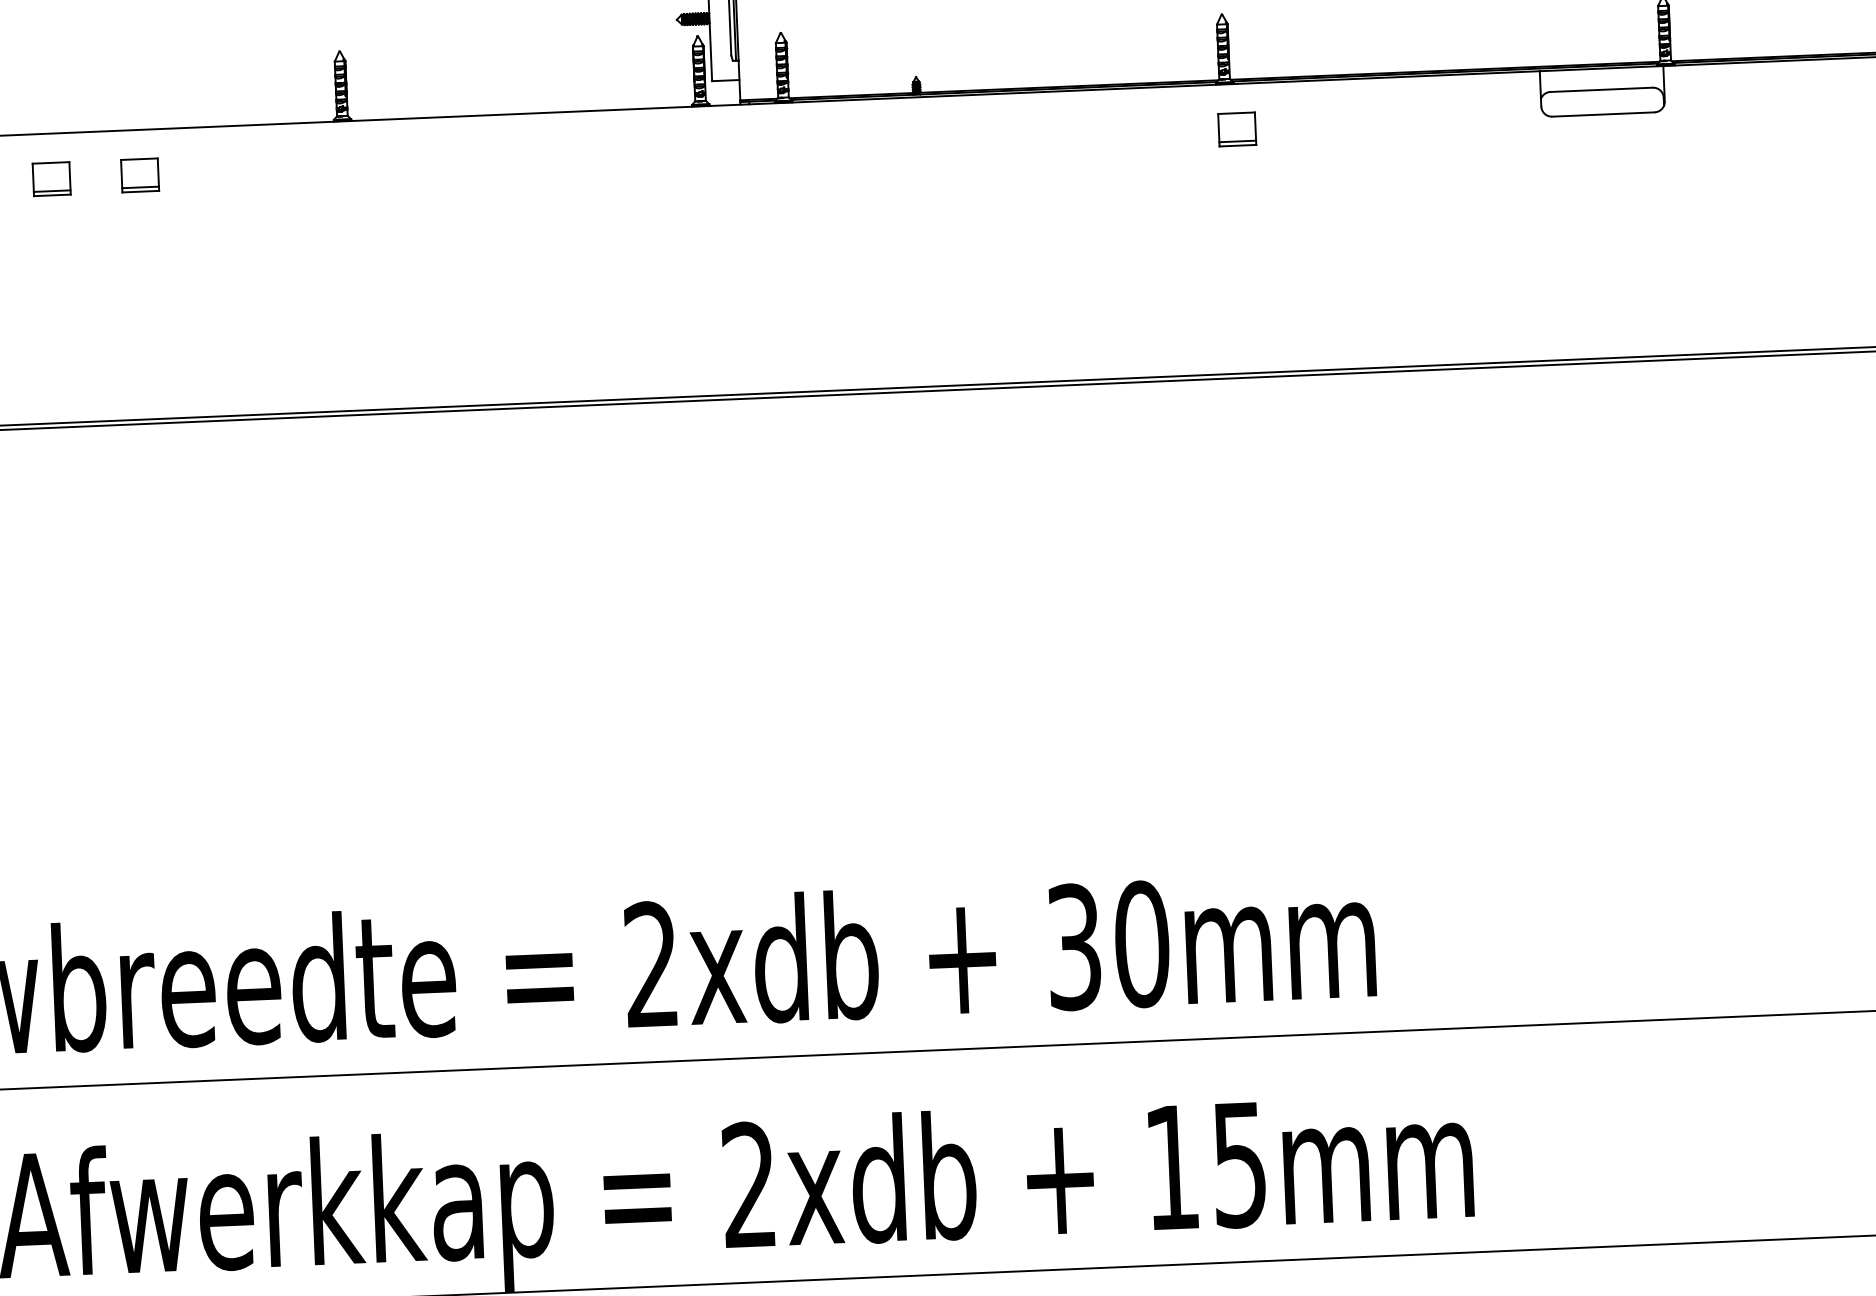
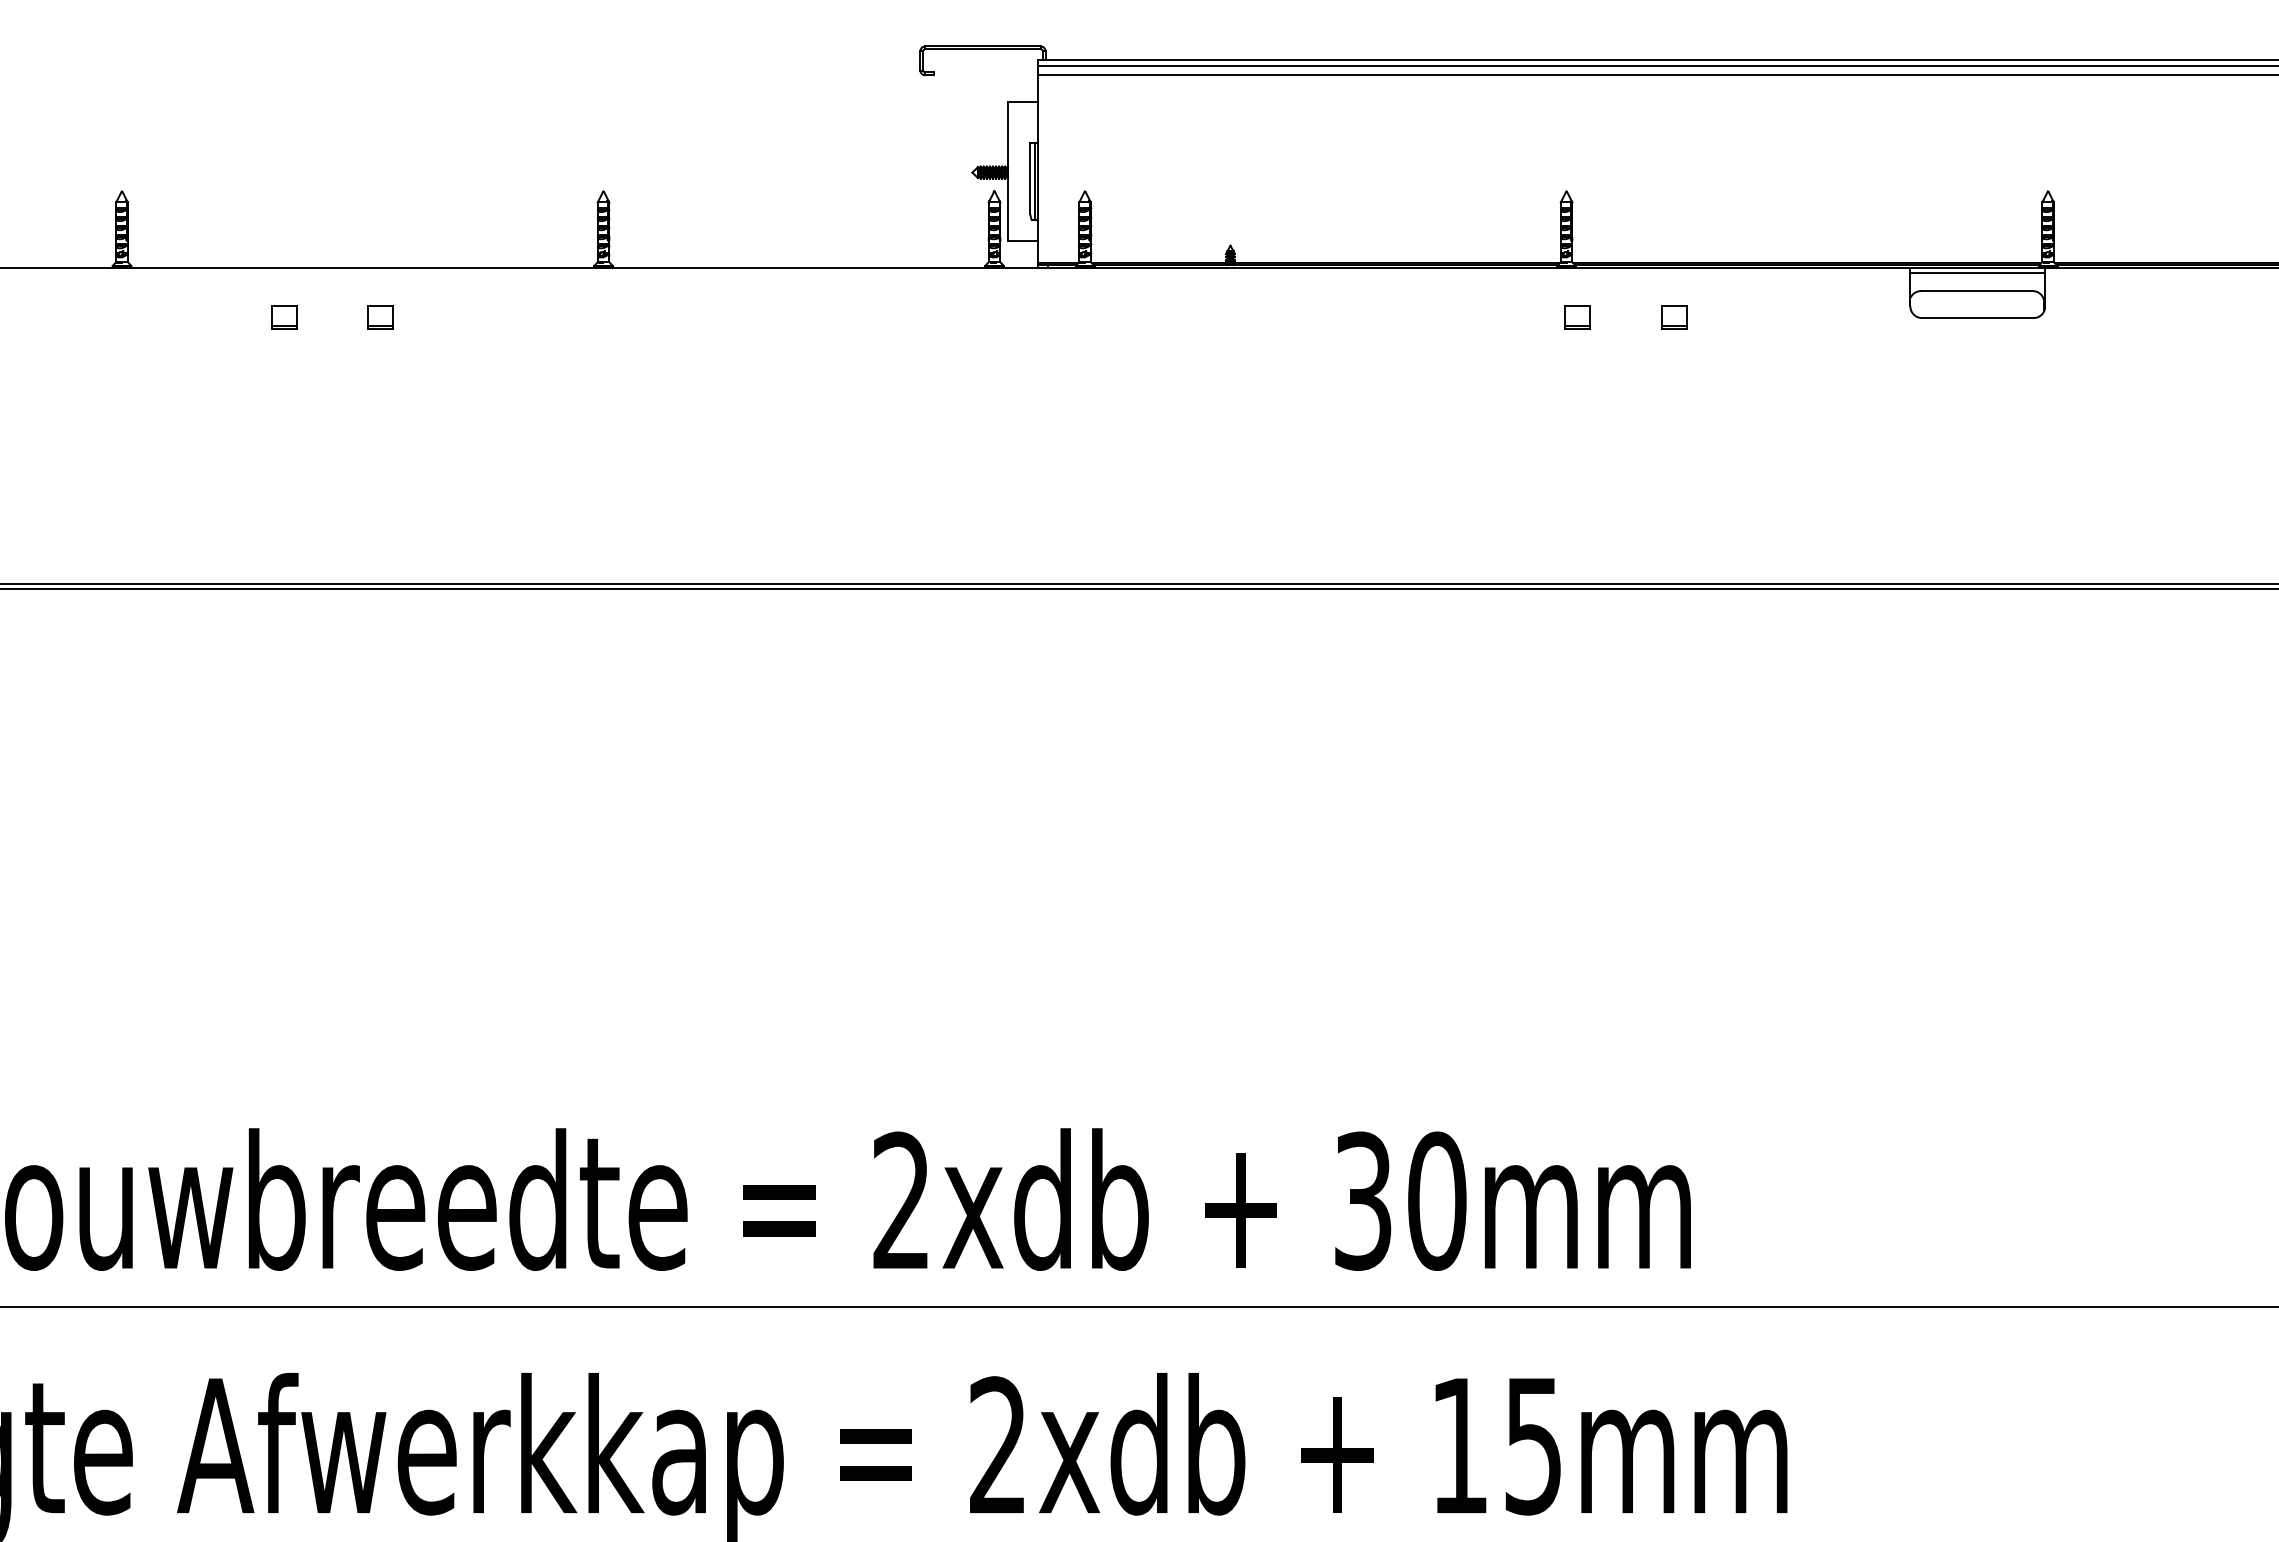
line: (1601, 72) -> (1977, 272), added
part: (1325, 125) -> (1674, 317), added
part: (1236, 129) -> (1577, 317), size x0.62
part: (140, 175) -> (380, 317), size x0.62
part: (52, 179) -> (284, 317), size x0.62

